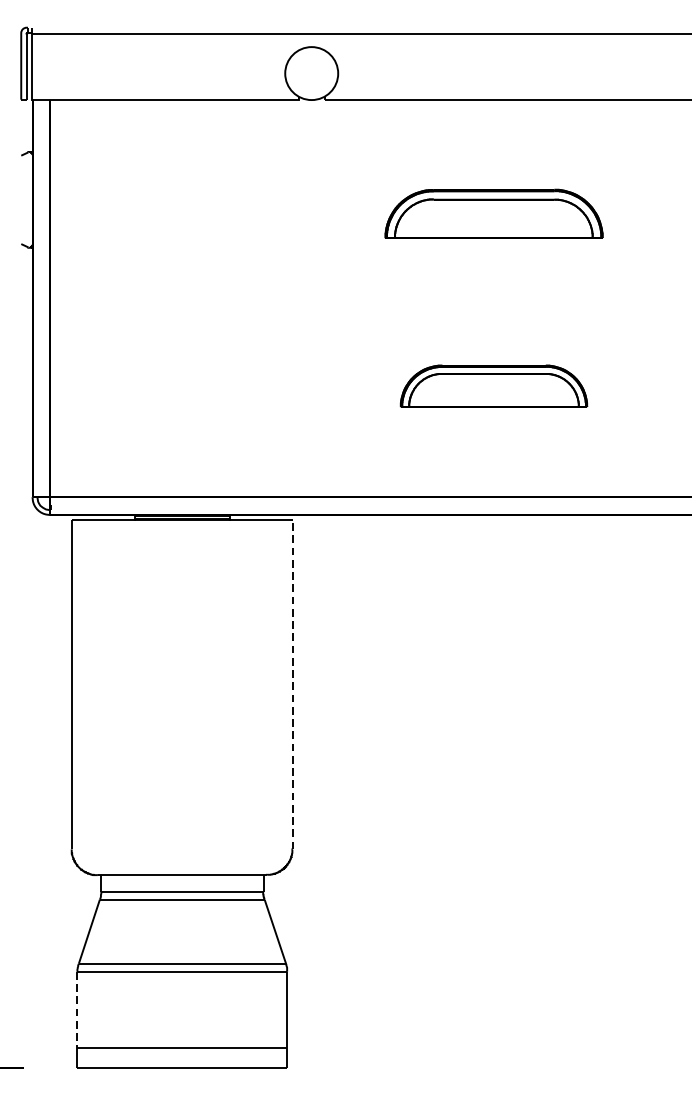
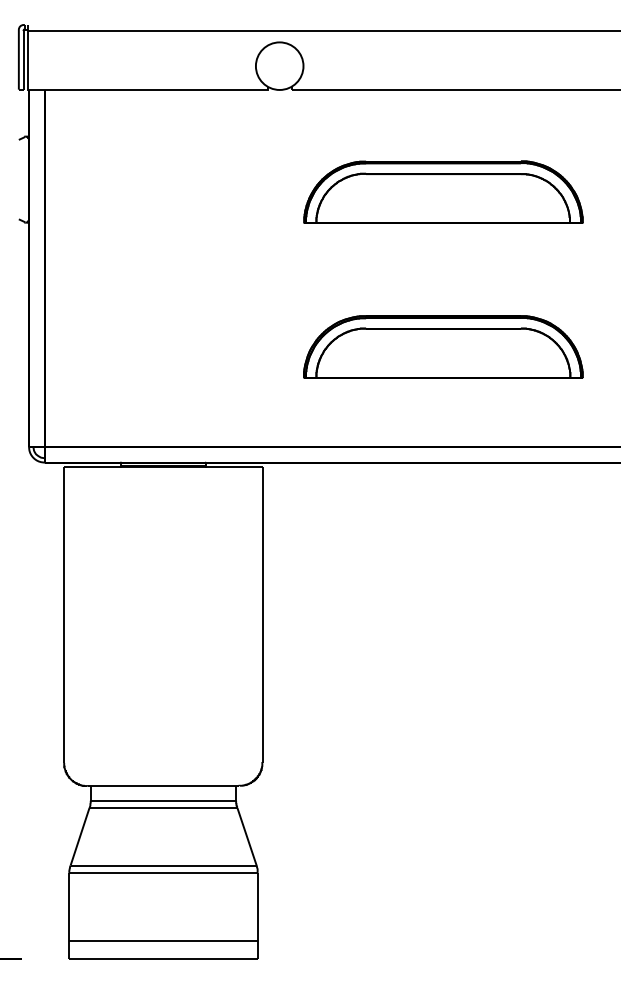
part: (494, 213) -> (443, 191), size x1.43
part: (494, 385) -> (443, 346), size x1.67
line: (292, 684) -> (262, 614), dashed -> solid
line: (77, 1010) -> (69, 907), dashed -> solid

